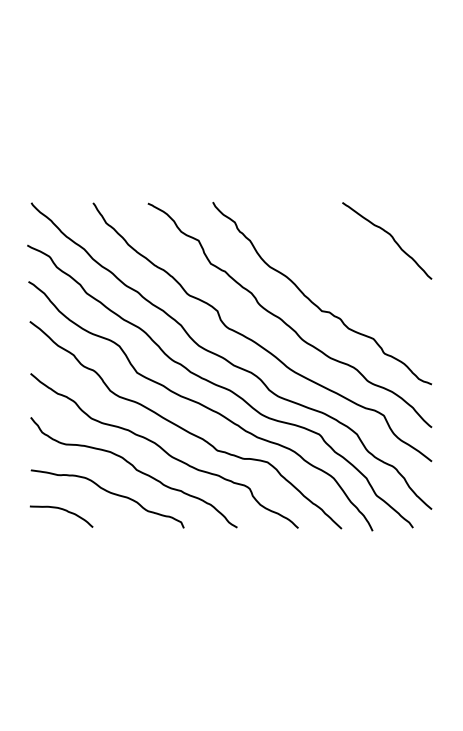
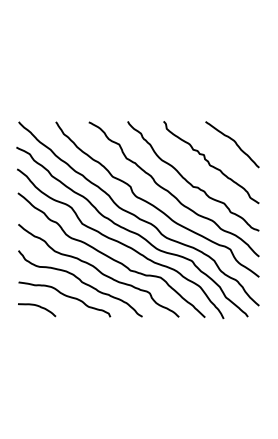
curve: (350, 272) -> (210, 163), added

